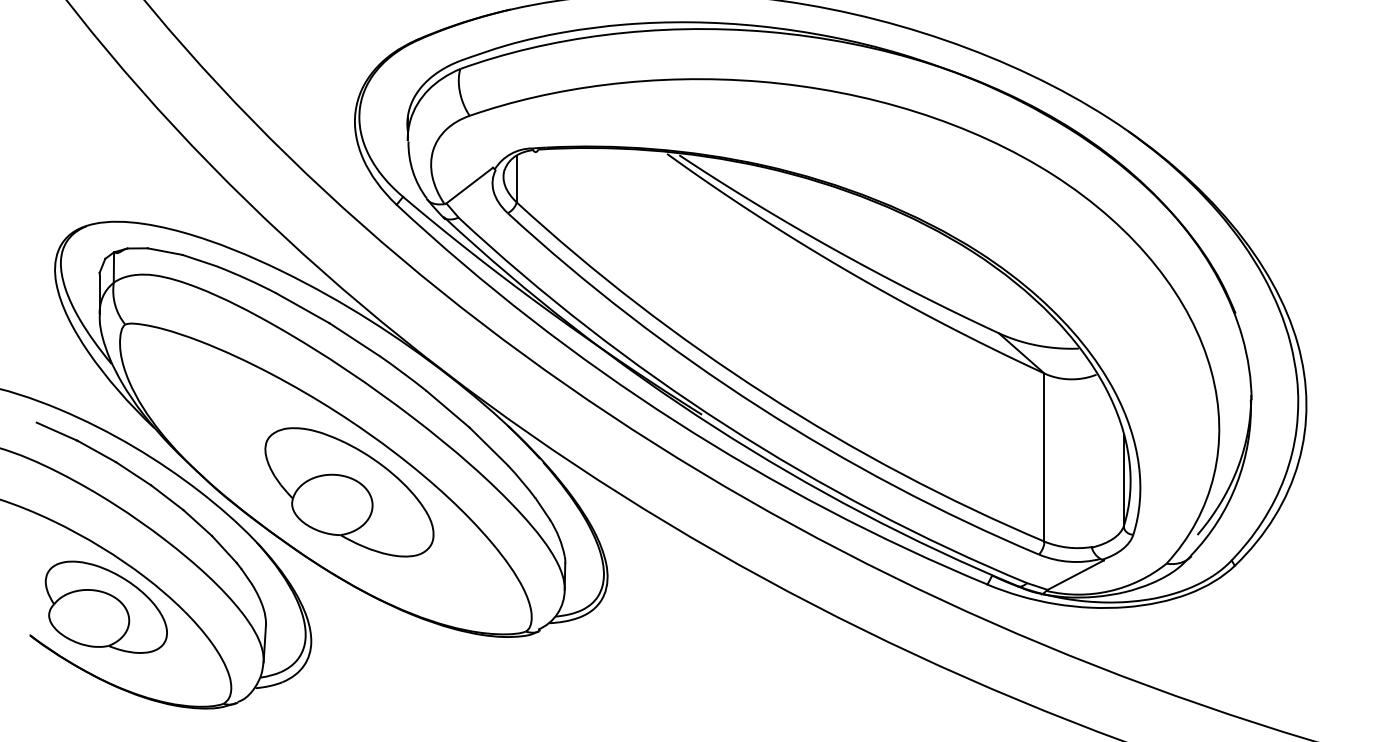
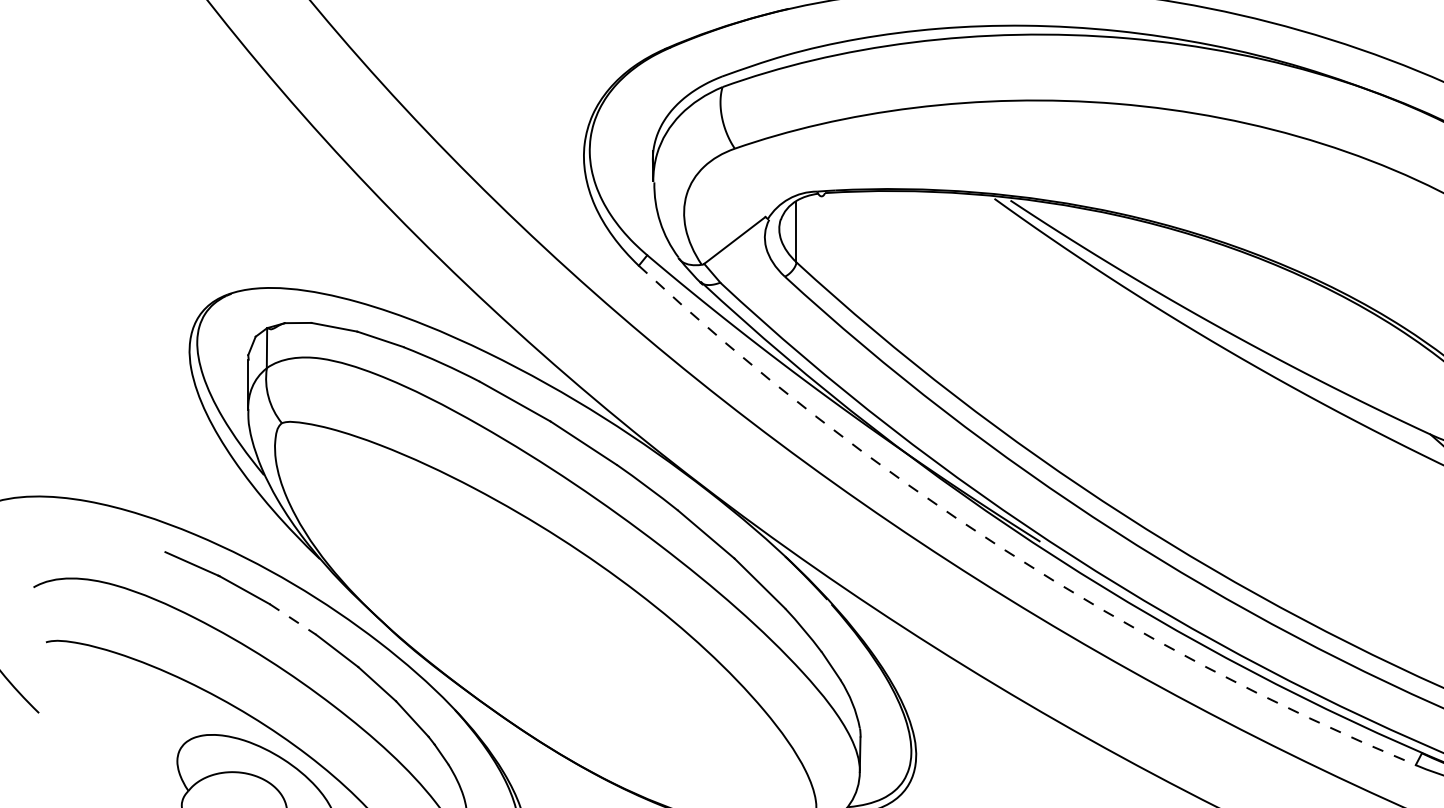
arc: (675, 421) -> (1005, 550), solid -> dashed
line: (133, 474) -> (292, 620), solid -> dashed
part: (349, 492) -> (576, 644), removed

